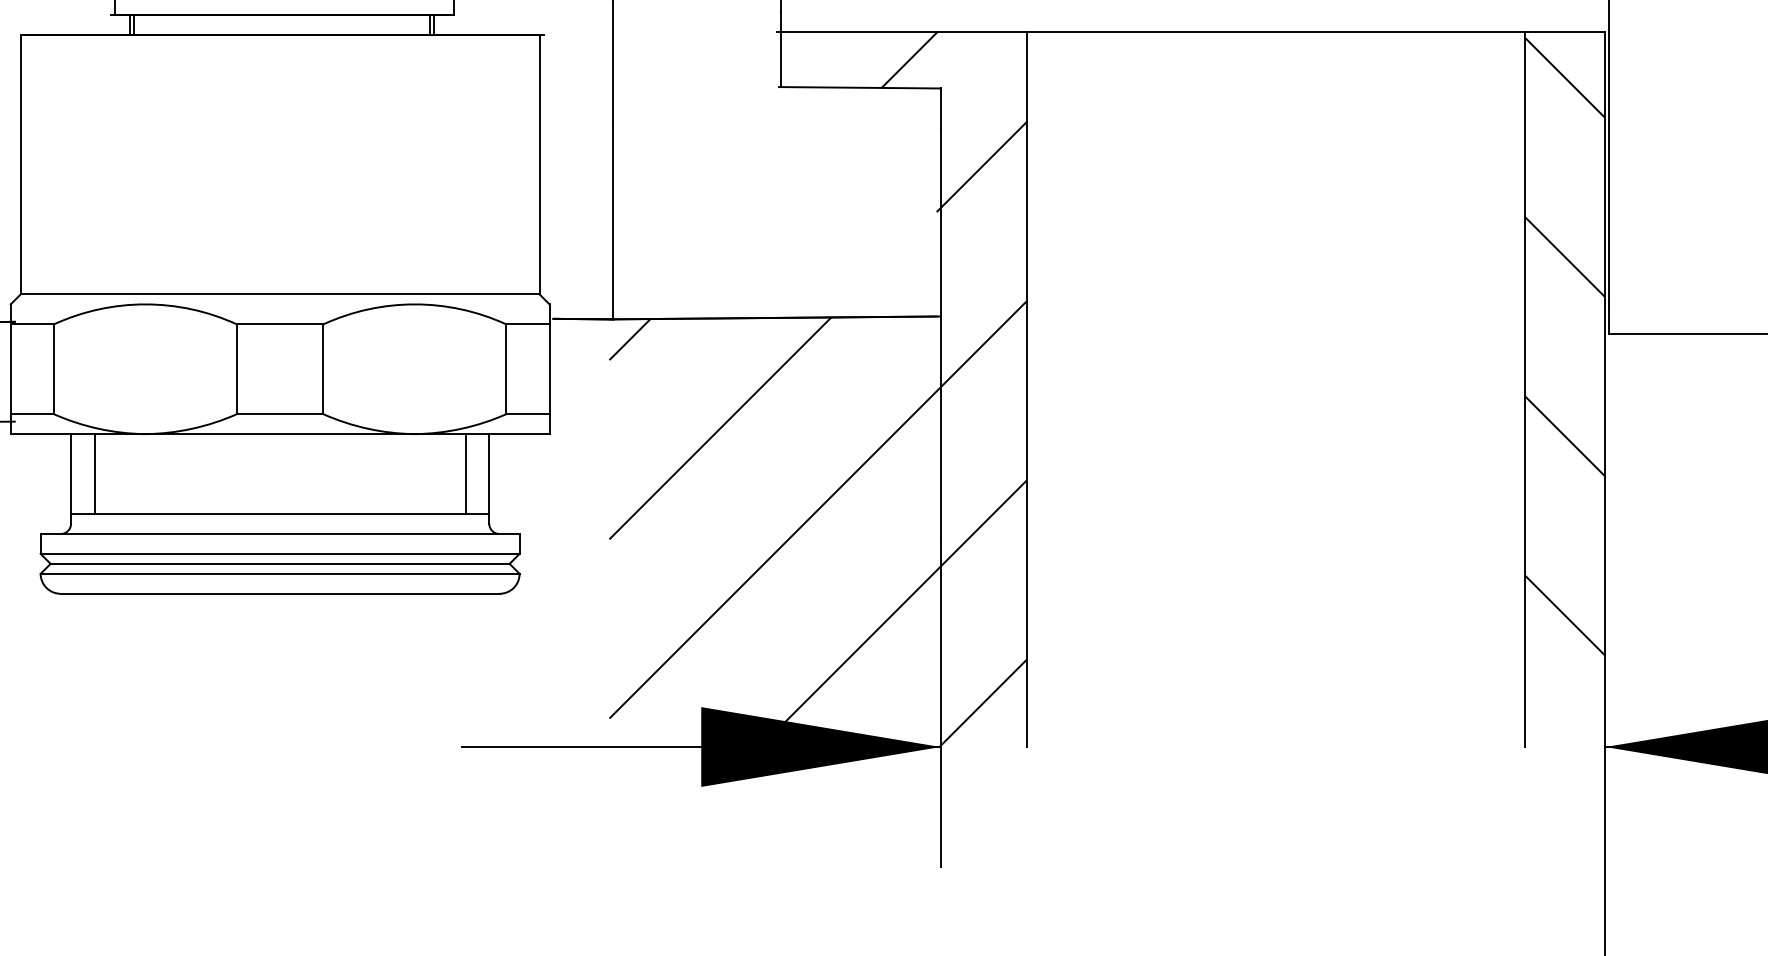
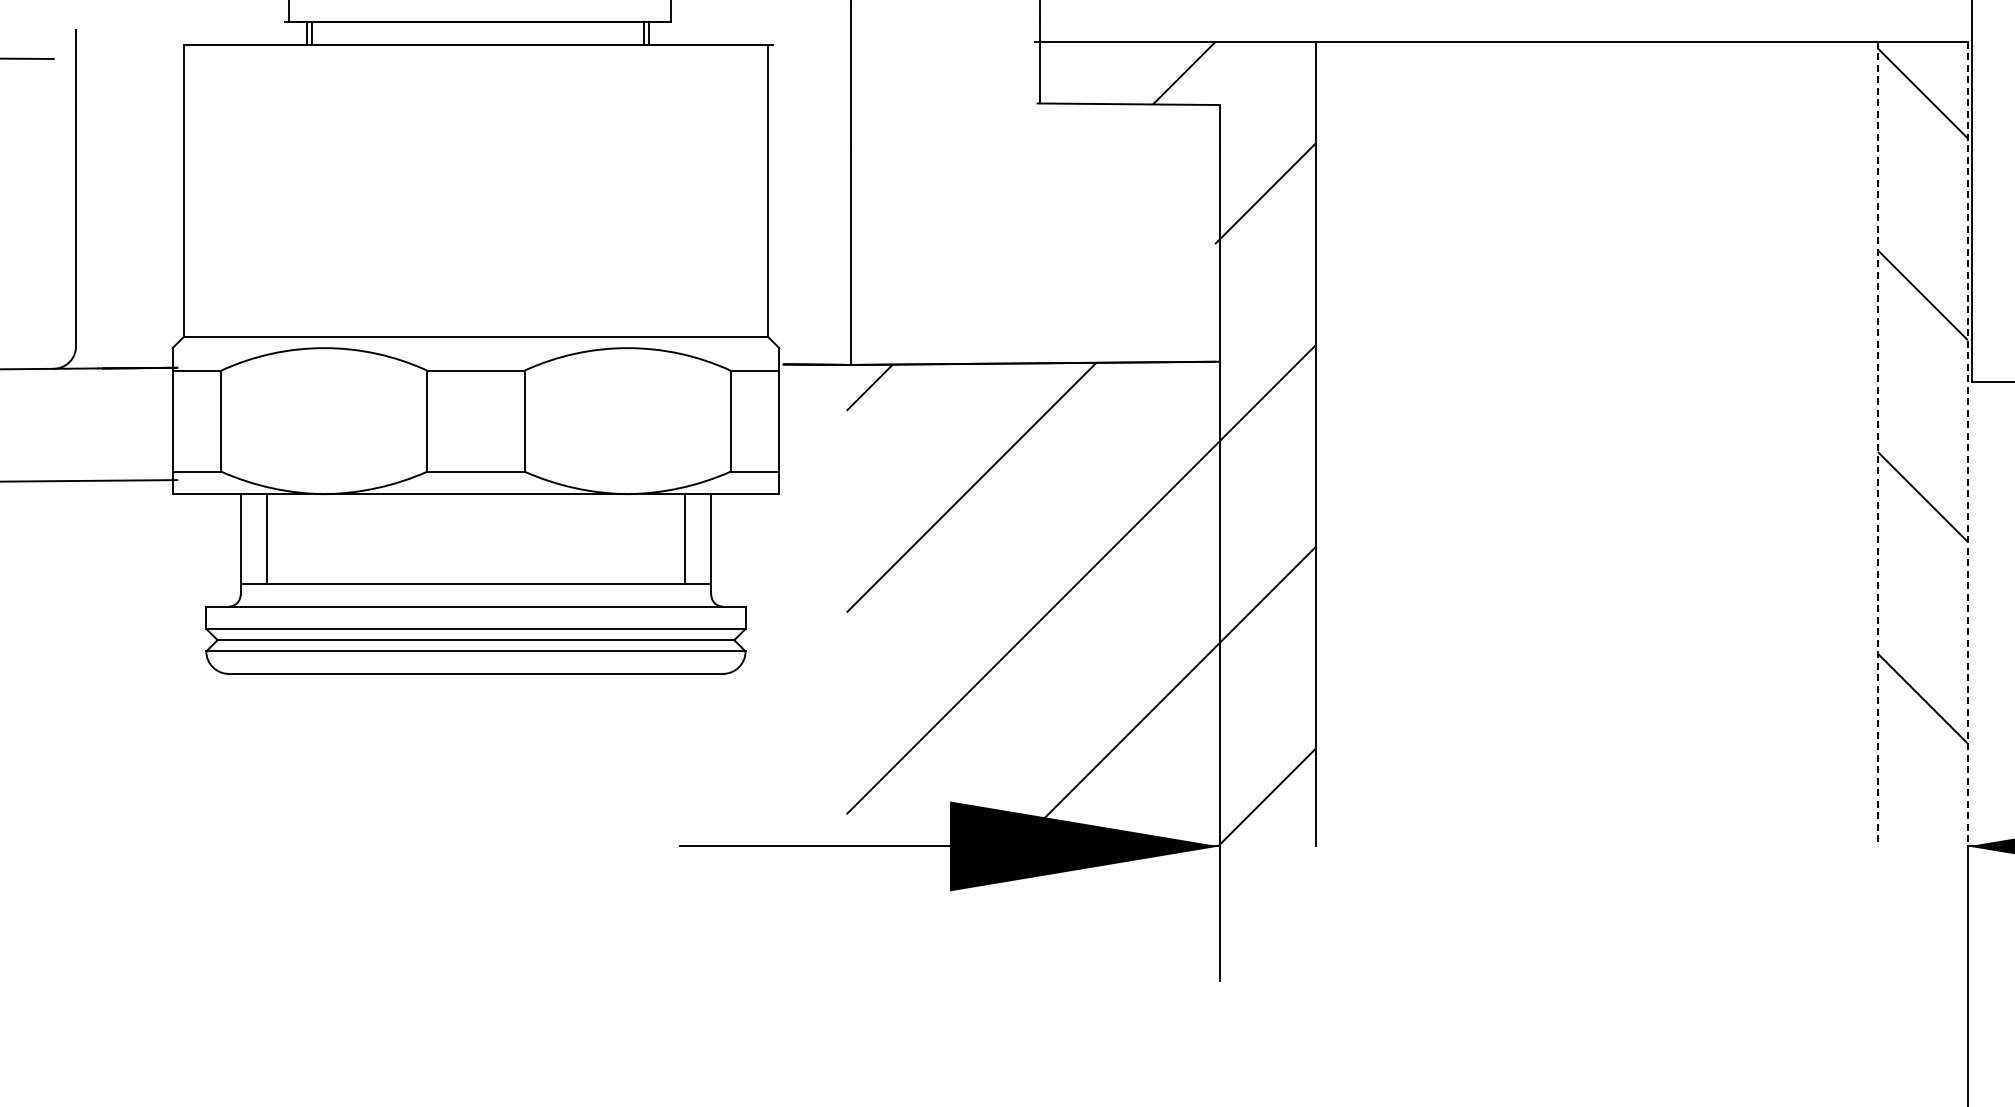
line: (1525, 390) -> (1877, 444), solid -> dashed
line: (1605, 390) -> (1967, 444), solid -> dashed

